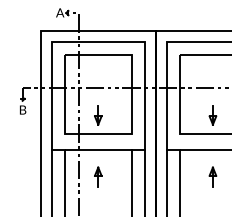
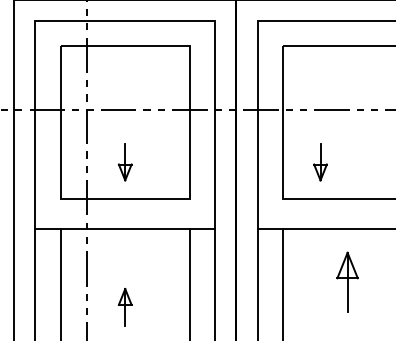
part: (212, 115) -> (319, 162), moved
part: (98, 176) -> (125, 306), moved
part: (212, 176) -> (346, 281), size x1.6

